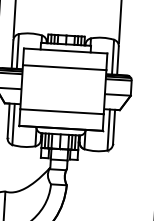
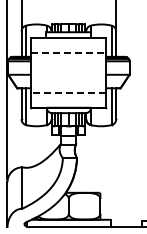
line: (65, 68) -> (69, 53), solid -> dashed
line: (61, 111) -> (68, 92), solid -> dashed

